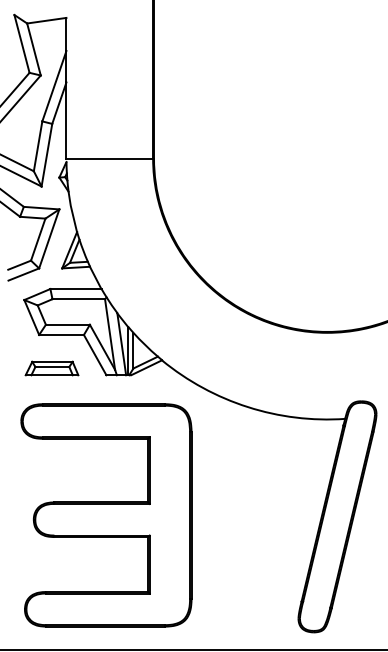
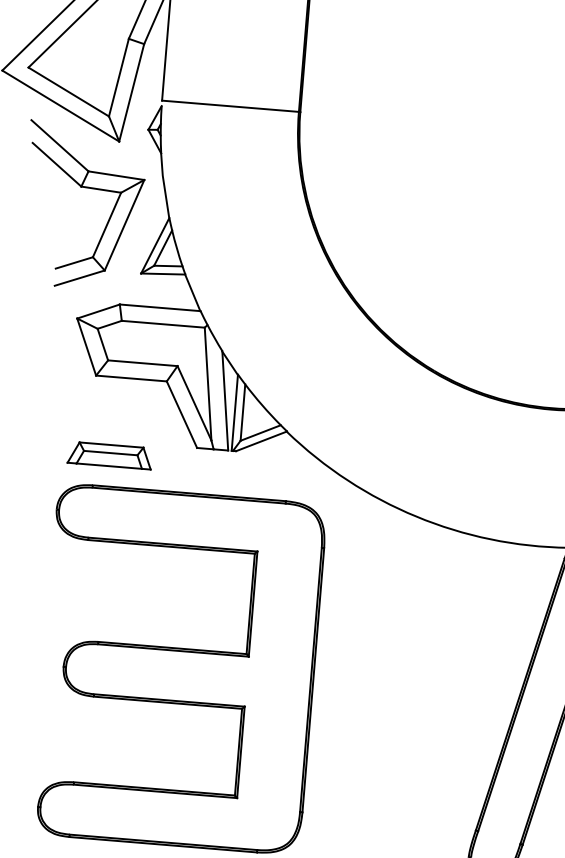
part: (51, 368) -> (109, 455), moved

